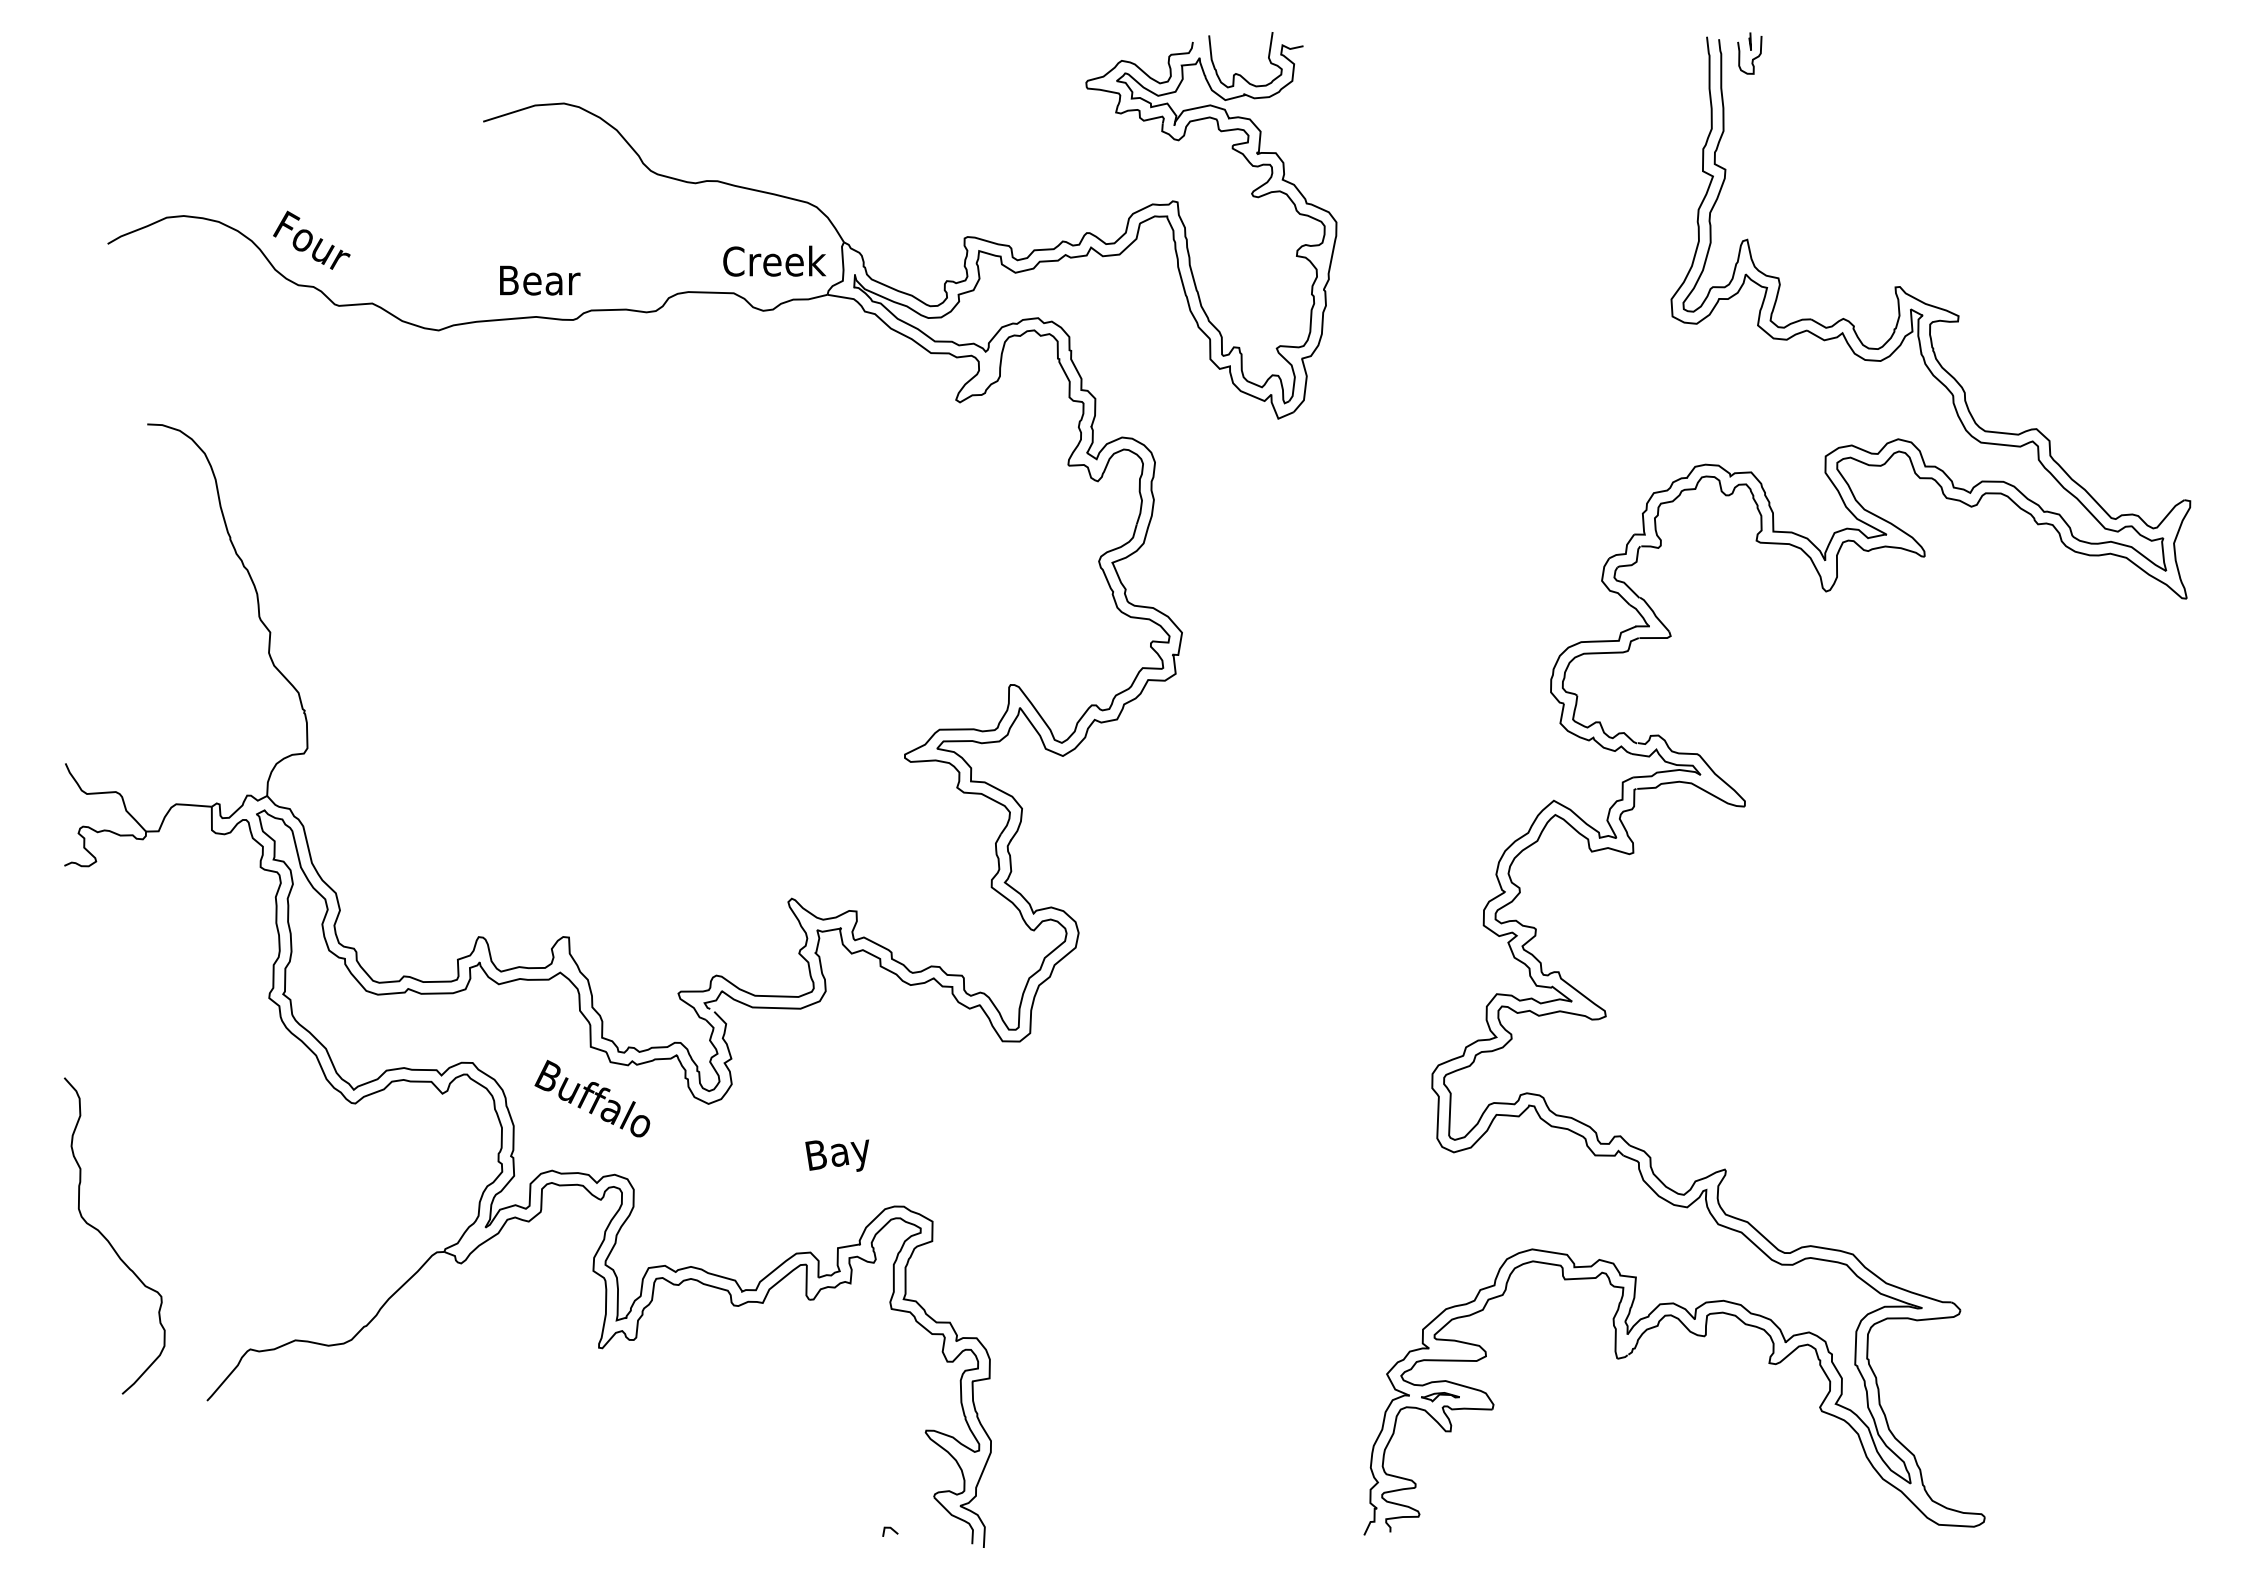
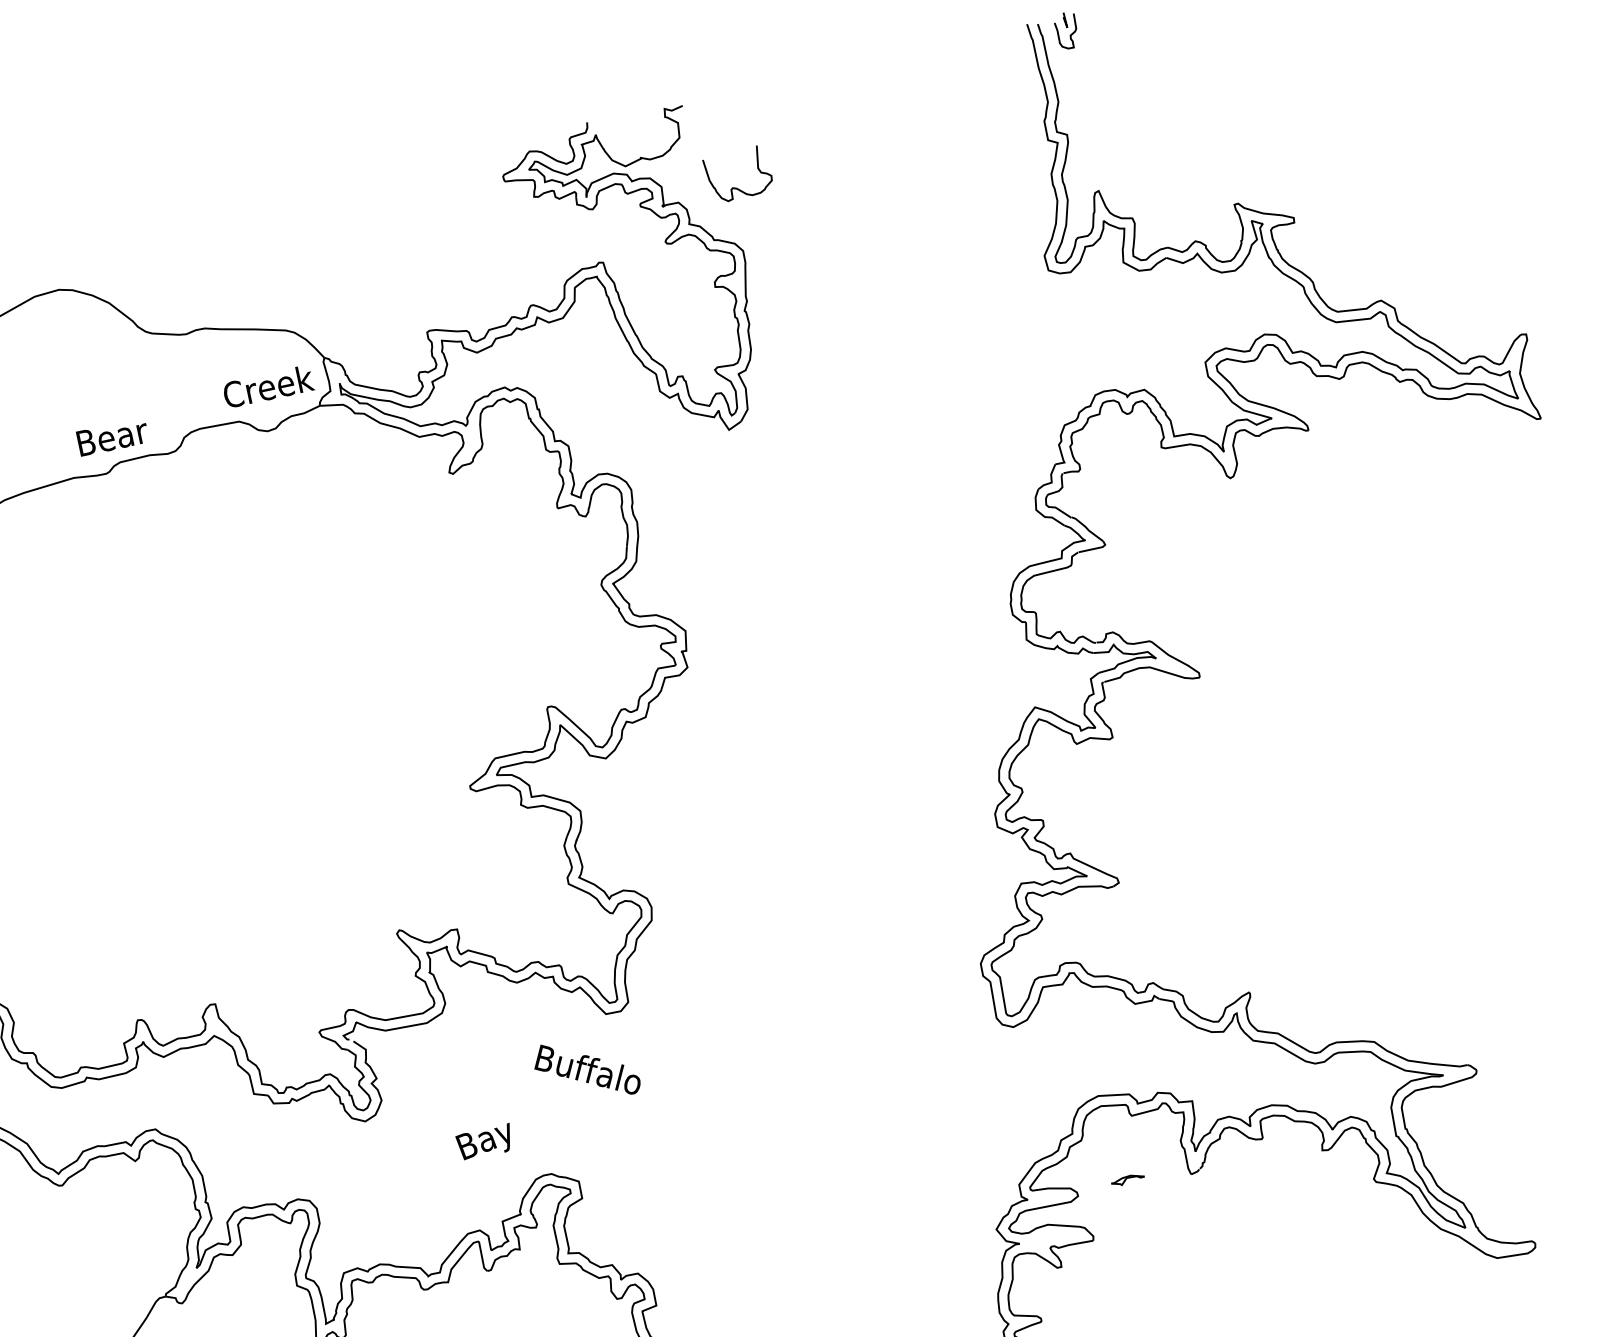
curve: (1238, 73) -> (735, 187), moved
text: (540, 280) -> (113, 436), moved
text: (592, 1098) -> (586, 1069), moved
part: (1440, 1397) -> (1128, 1180), moved

